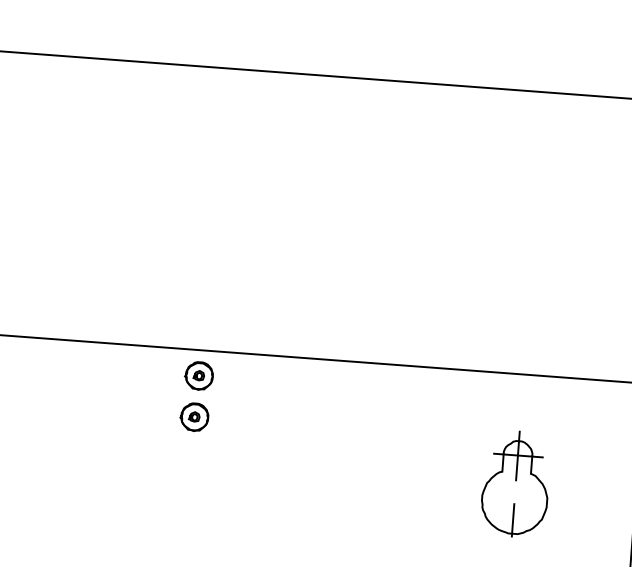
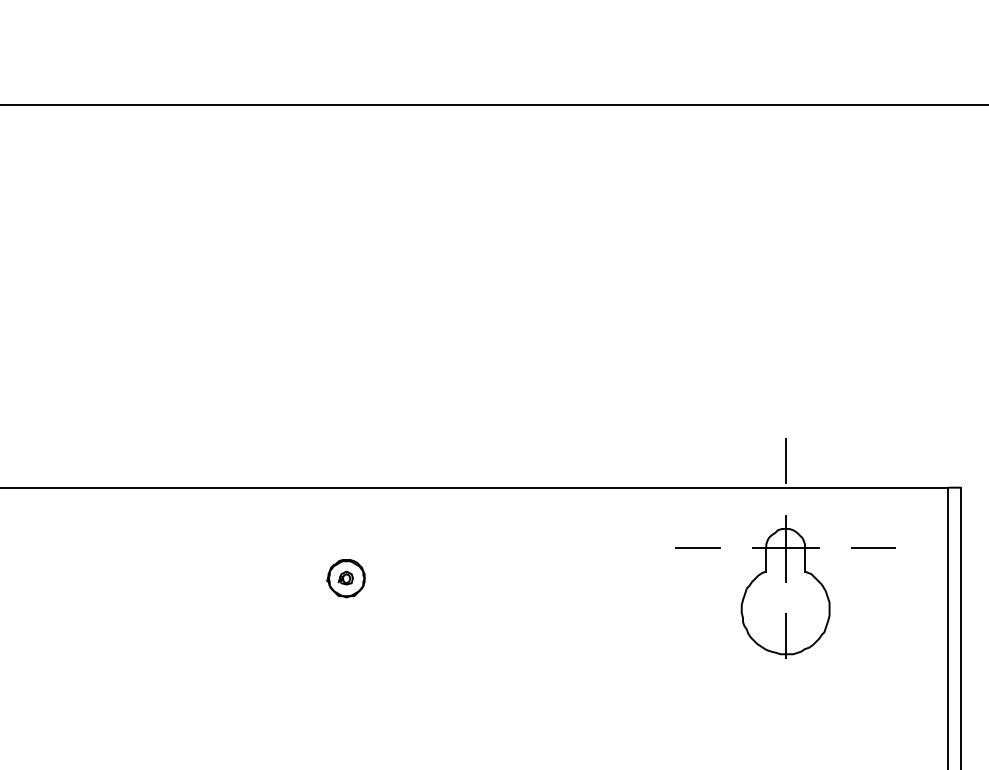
line: (525, 354) -> (785, 460), added
part: (198, 375) -> (347, 522), removed
line: (455, 414) -> (697, 548), added
line: (585, 424) -> (873, 548), added
part: (515, 483) -> (785, 586), moved

